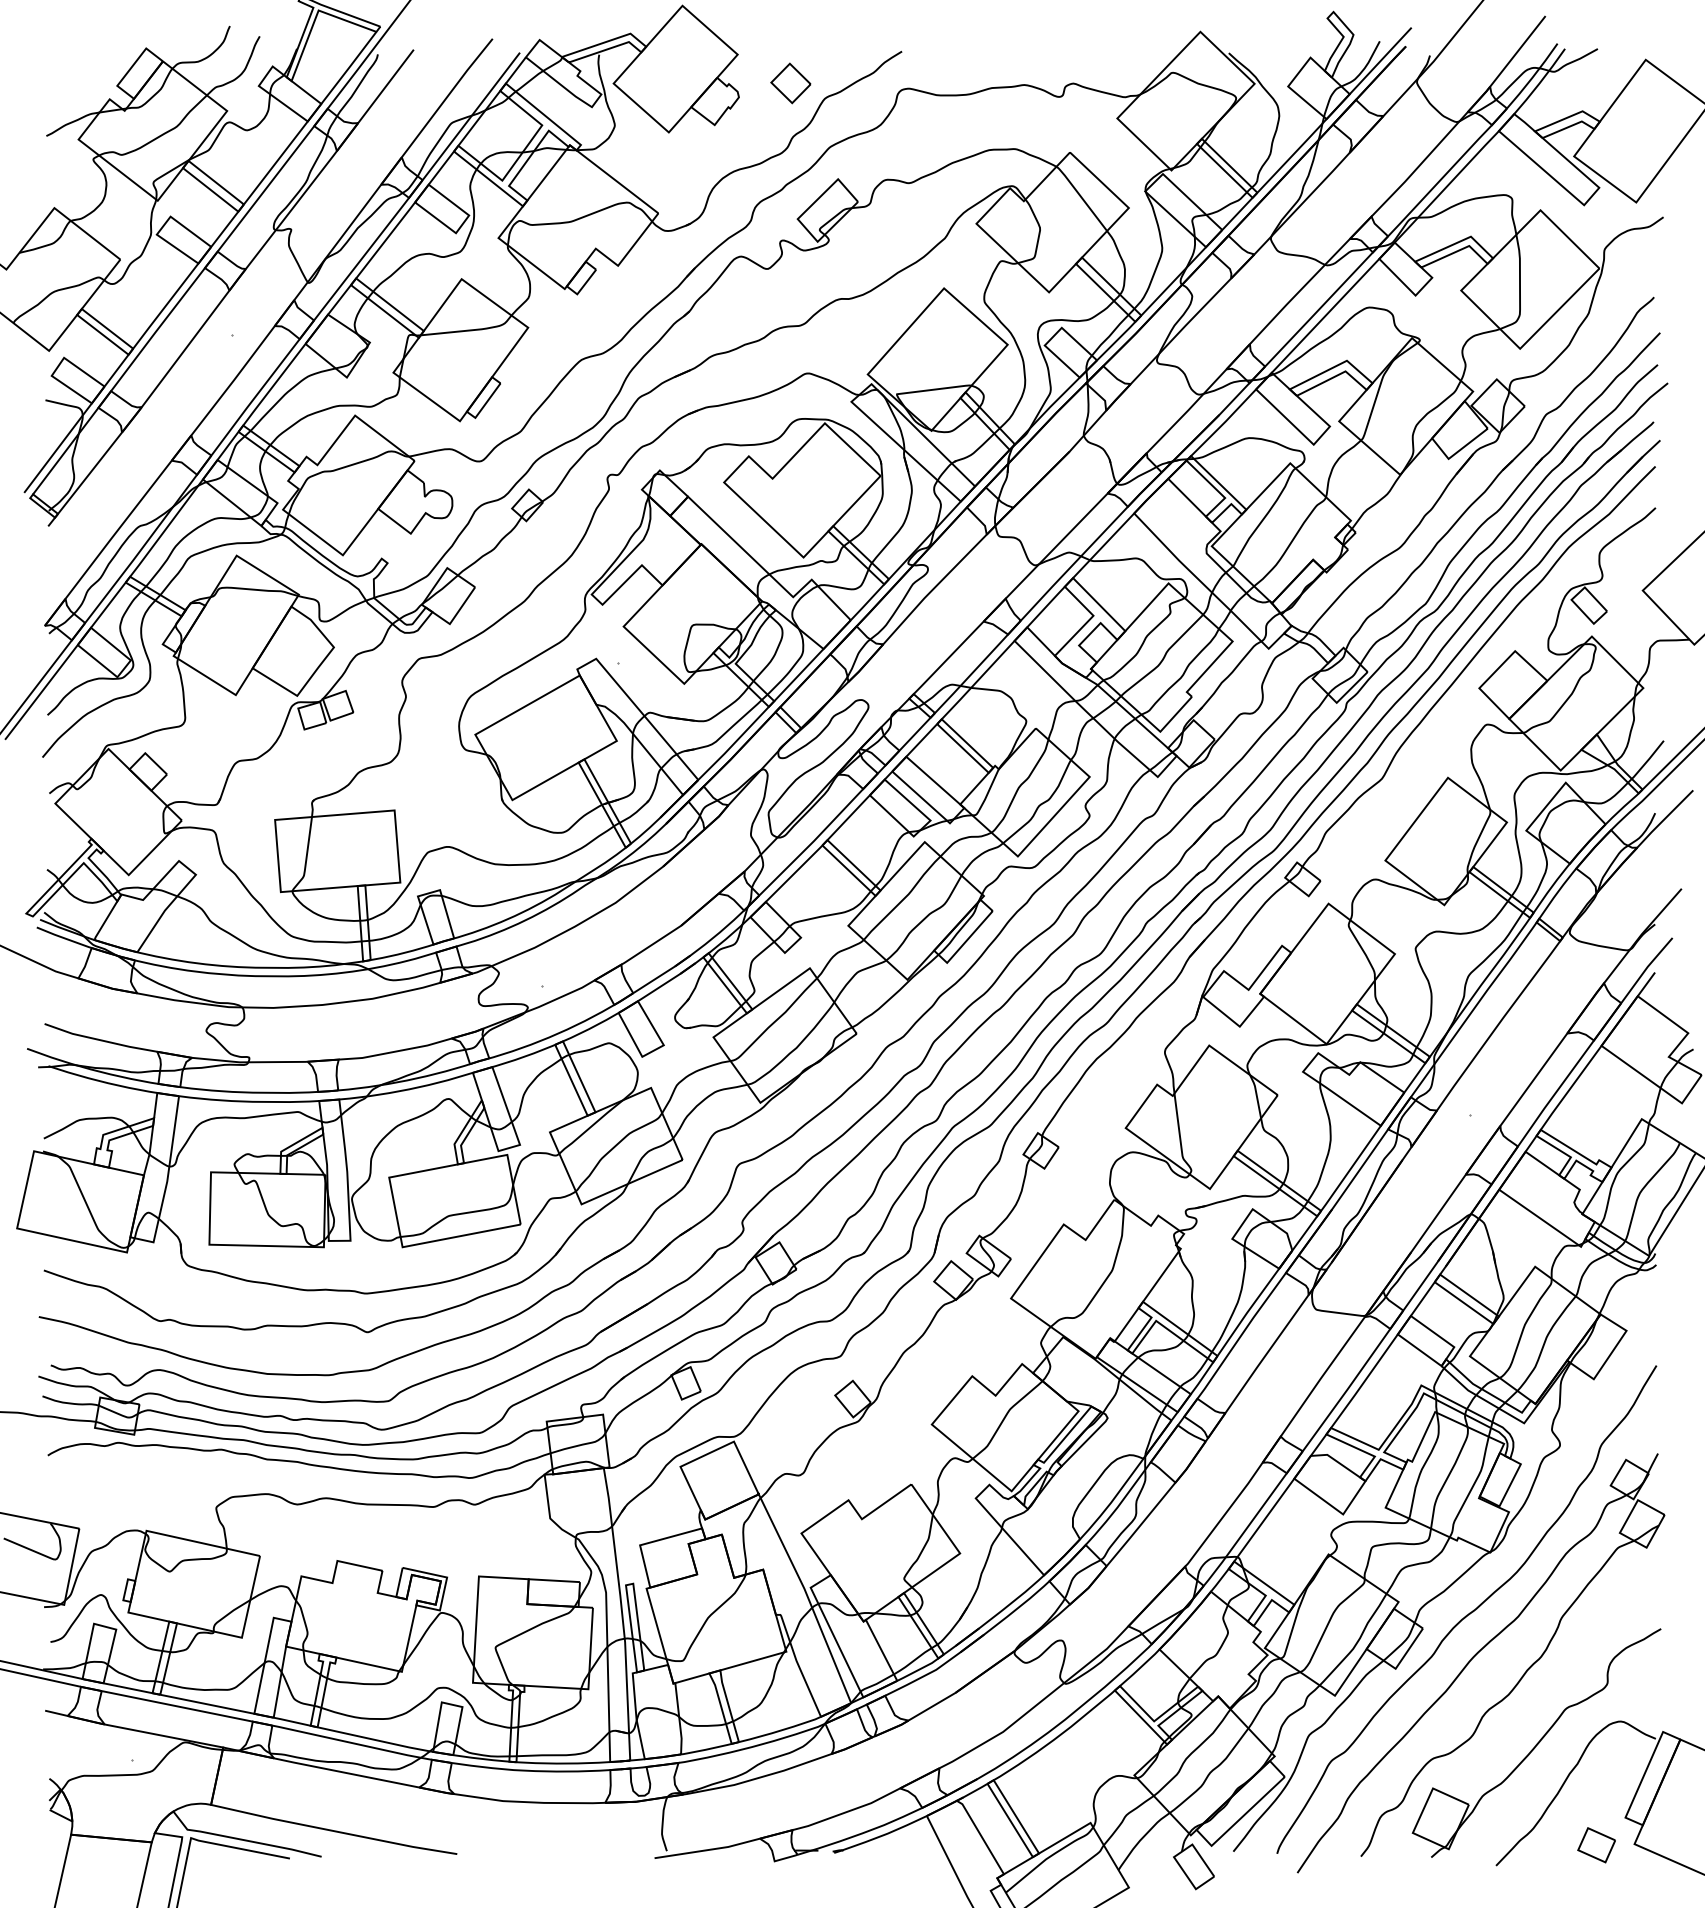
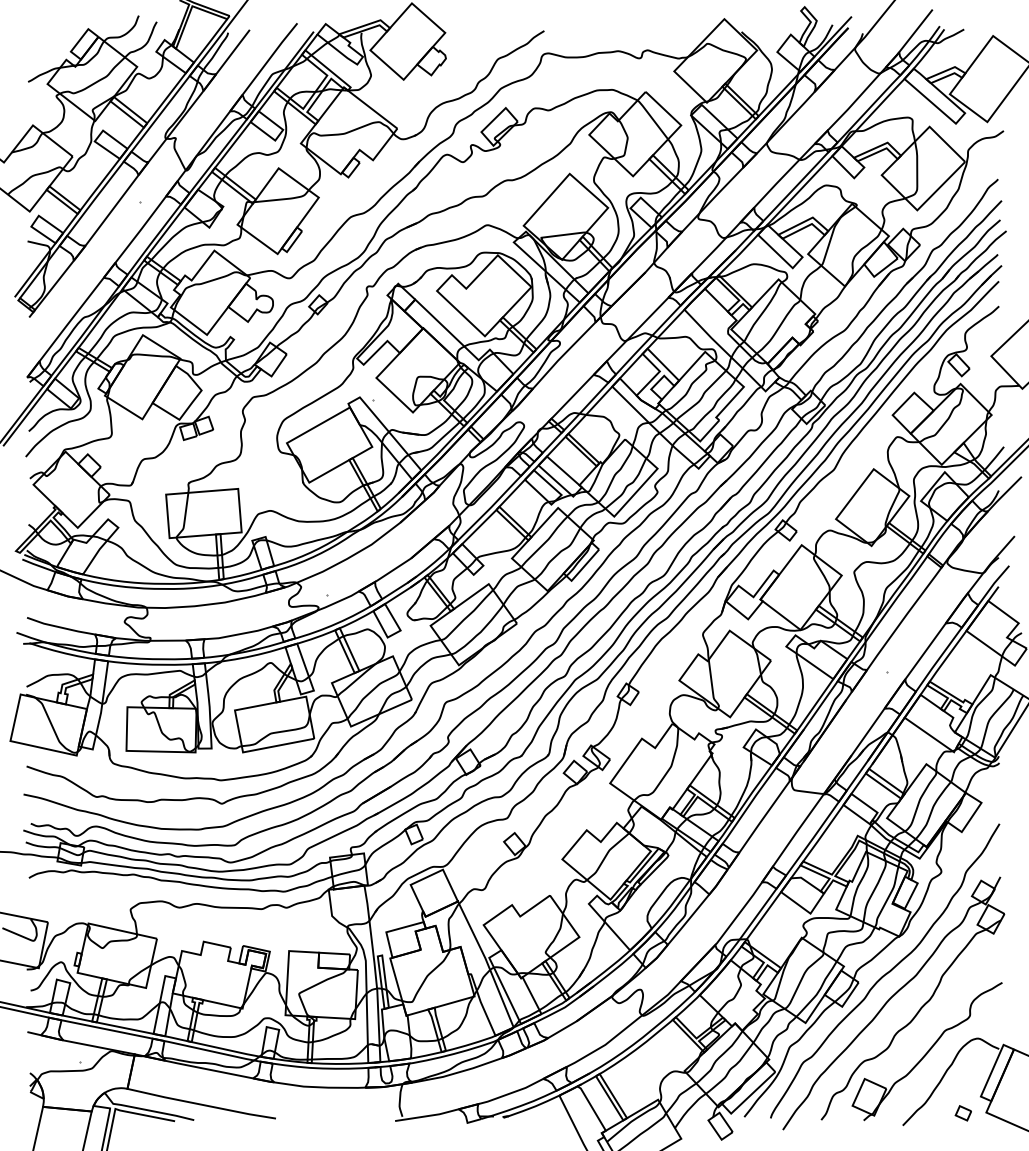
part: (789, 83) -> (476, 50), removed
part: (1596, 1845) -> (963, 1113), size x0.7

